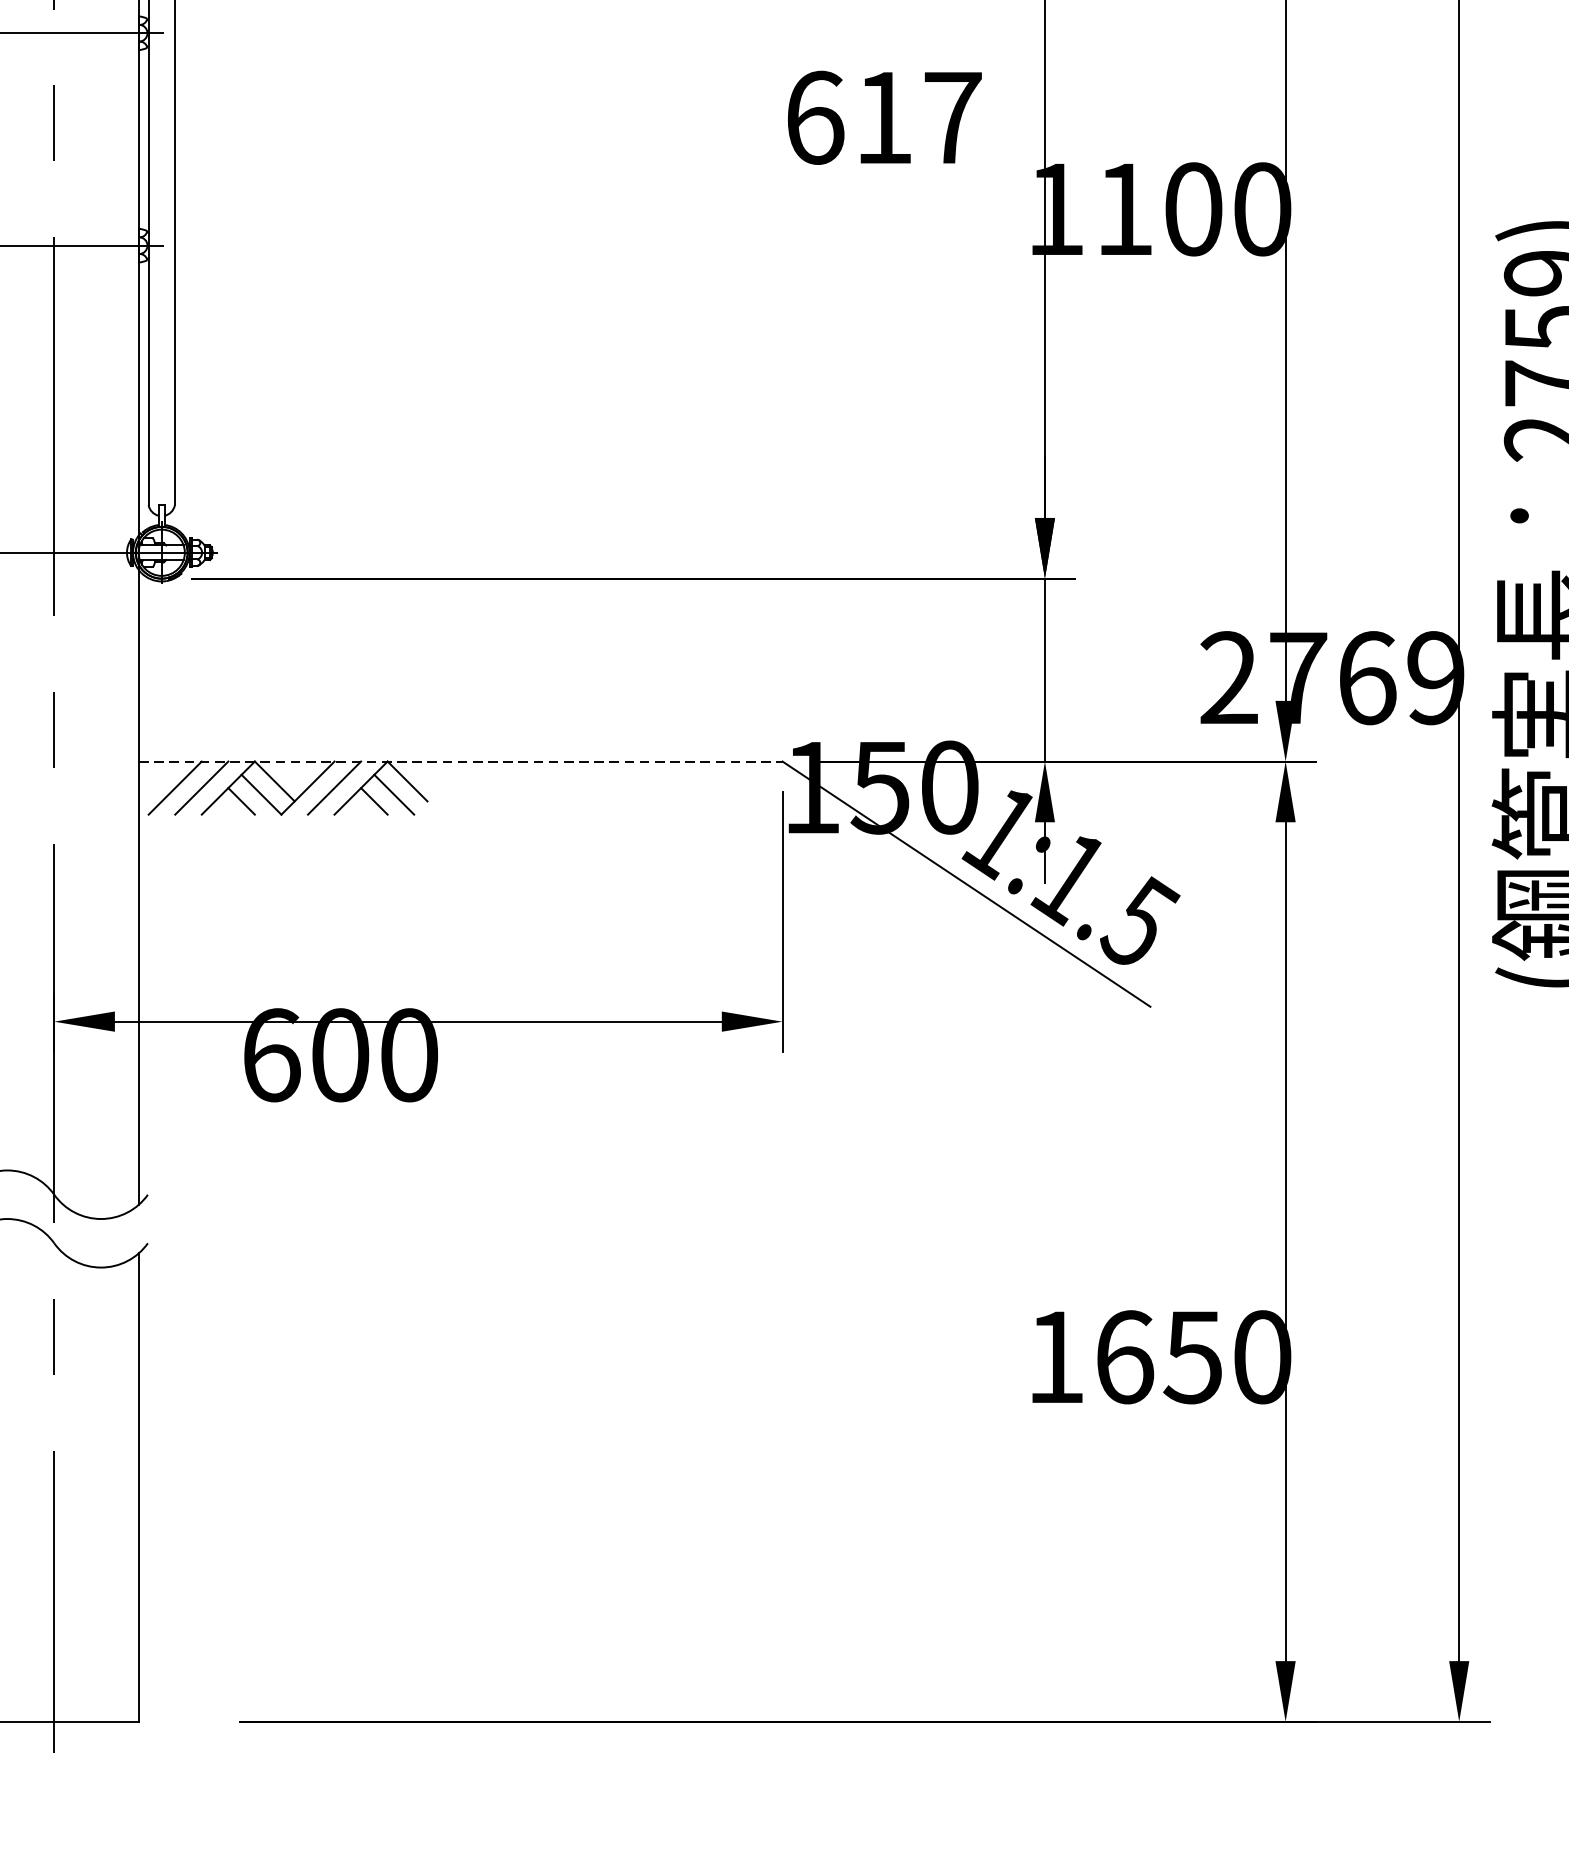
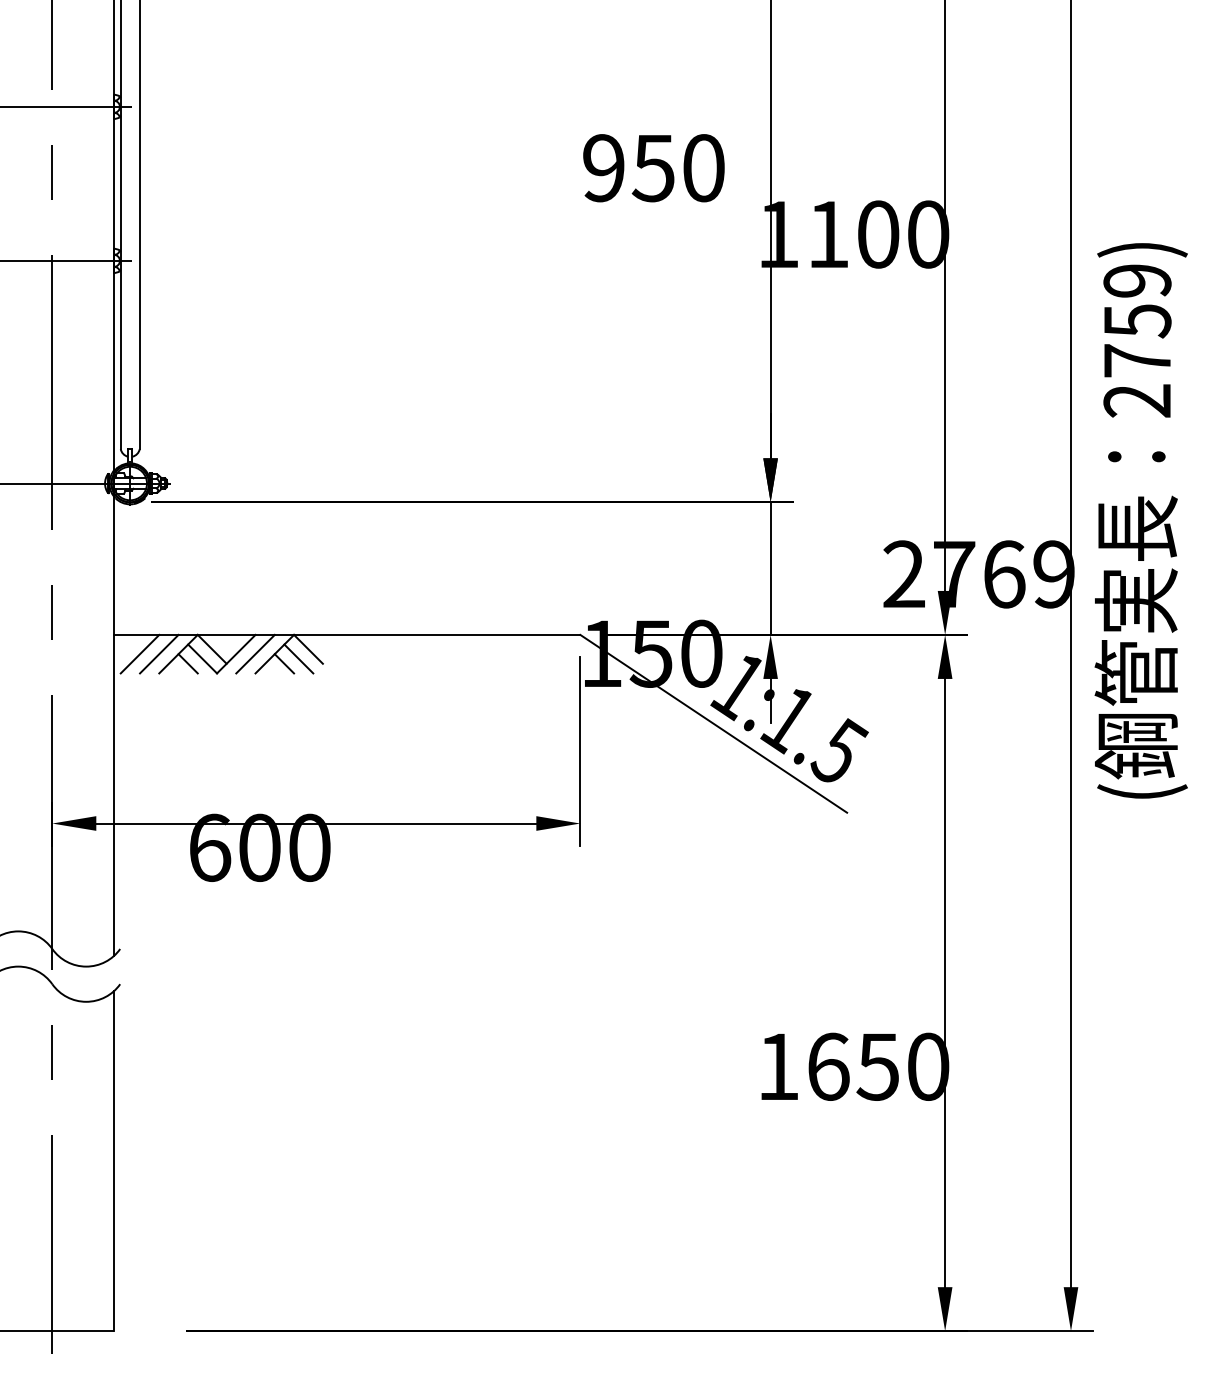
text: (883, 118) -> (653, 168), 617 -> 950
line: (461, 760) -> (347, 634), dashed -> solid

